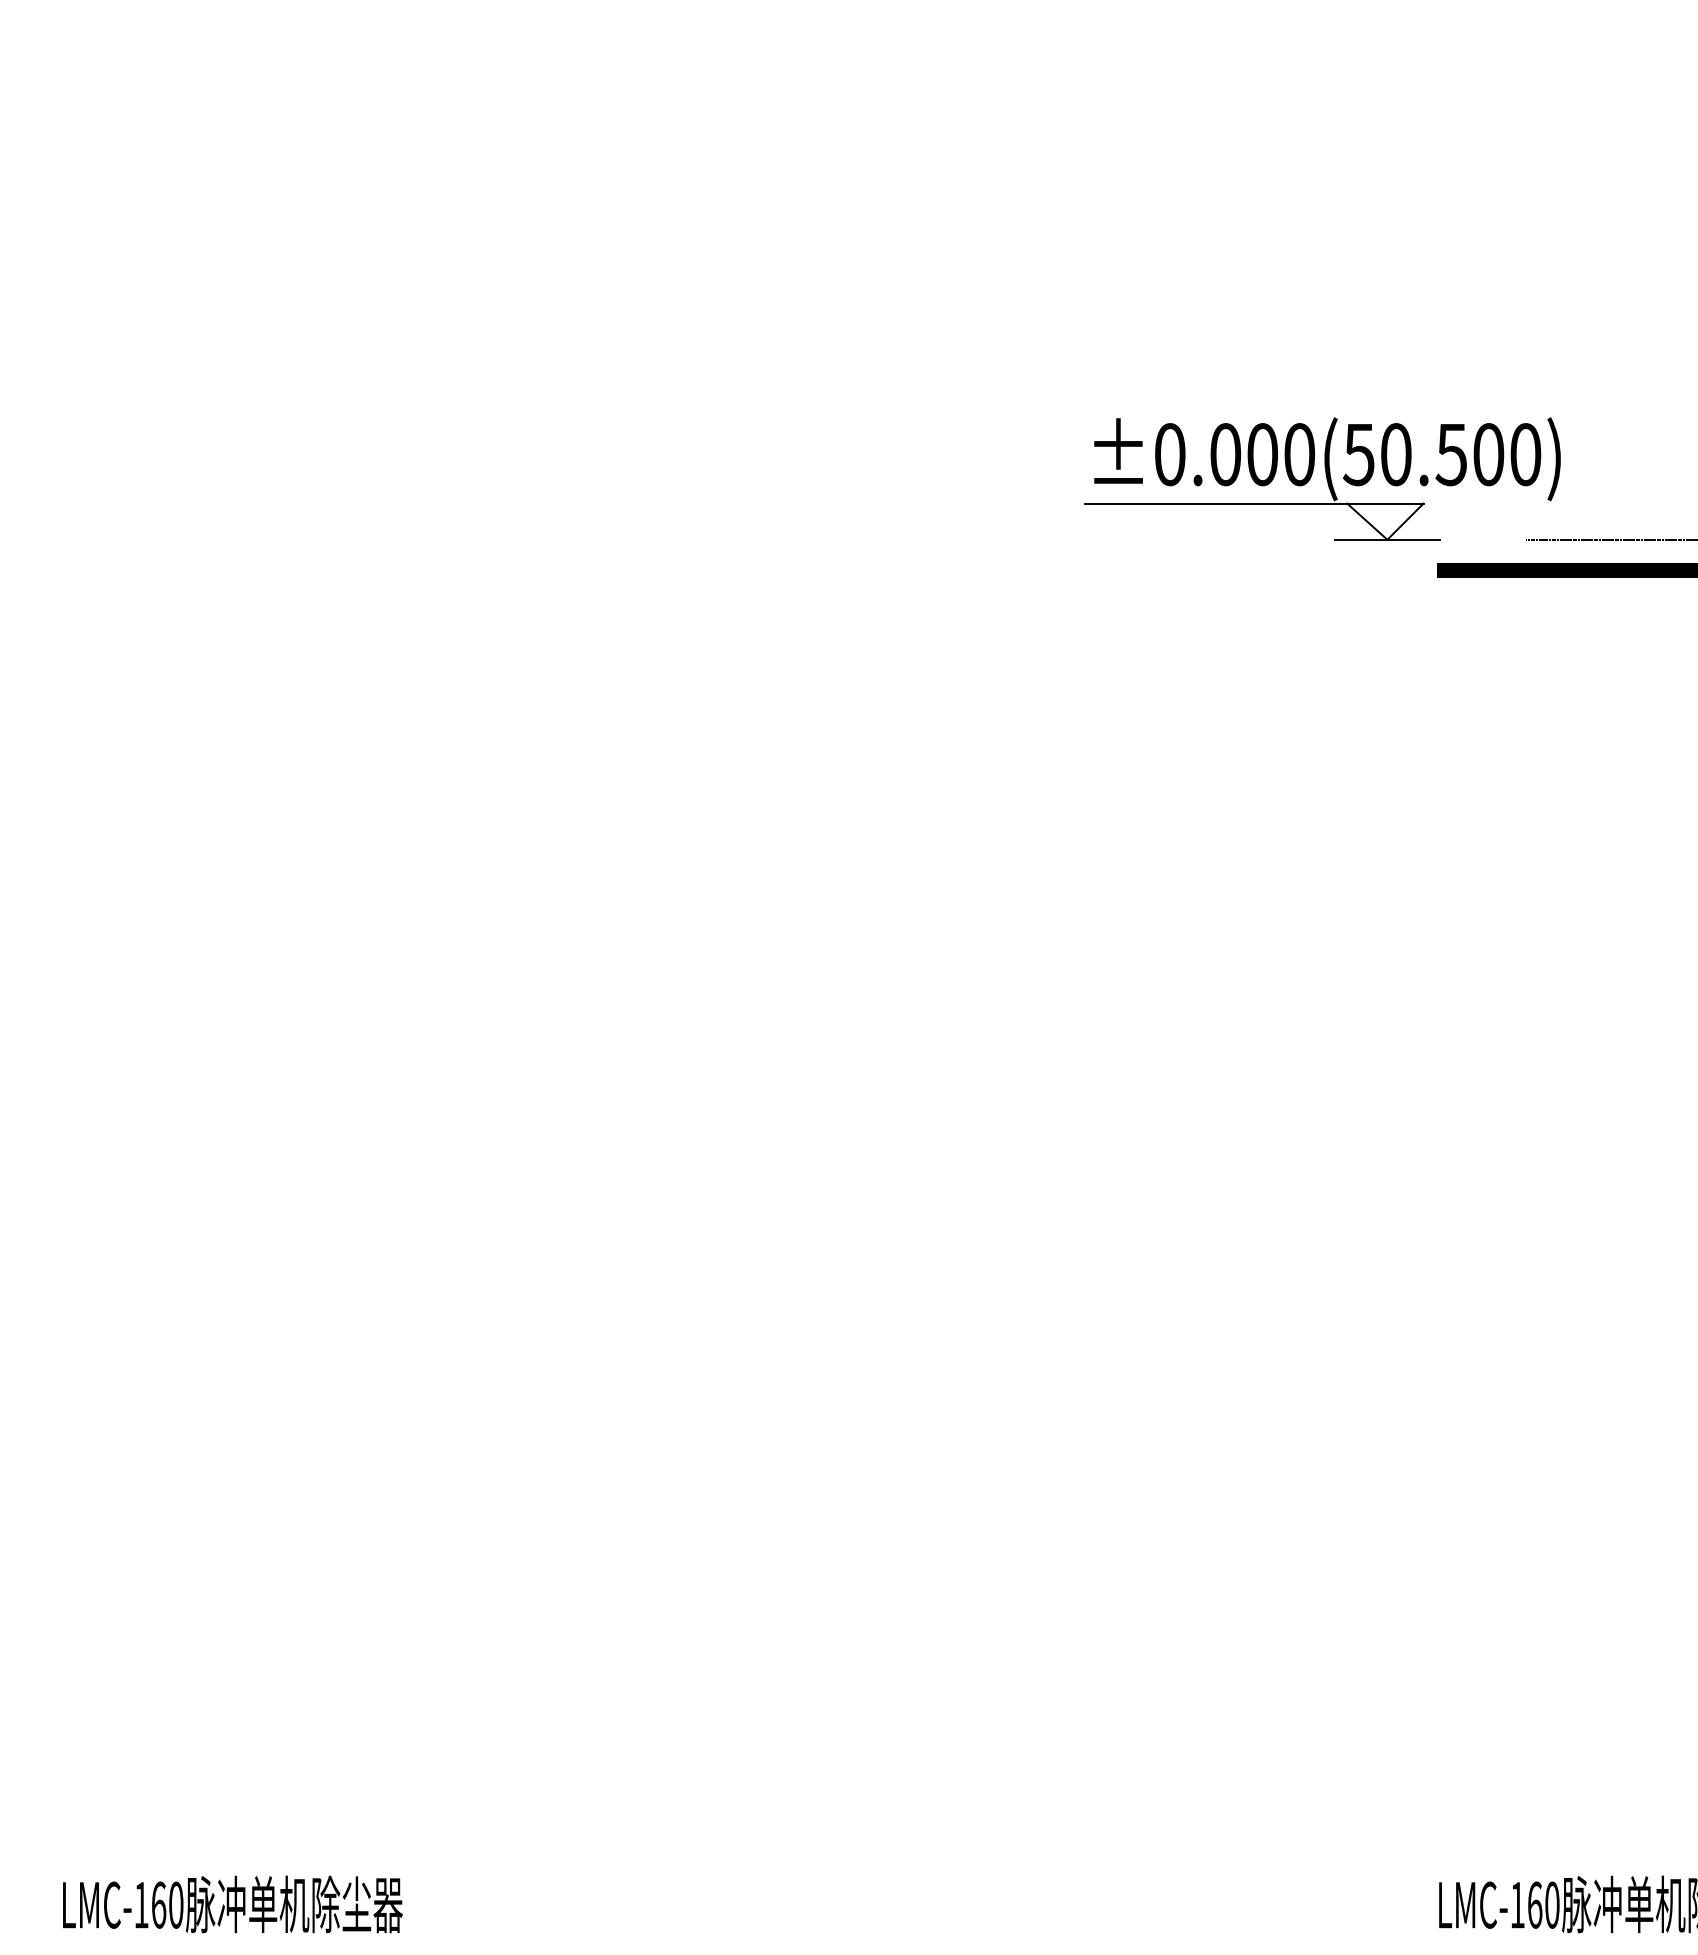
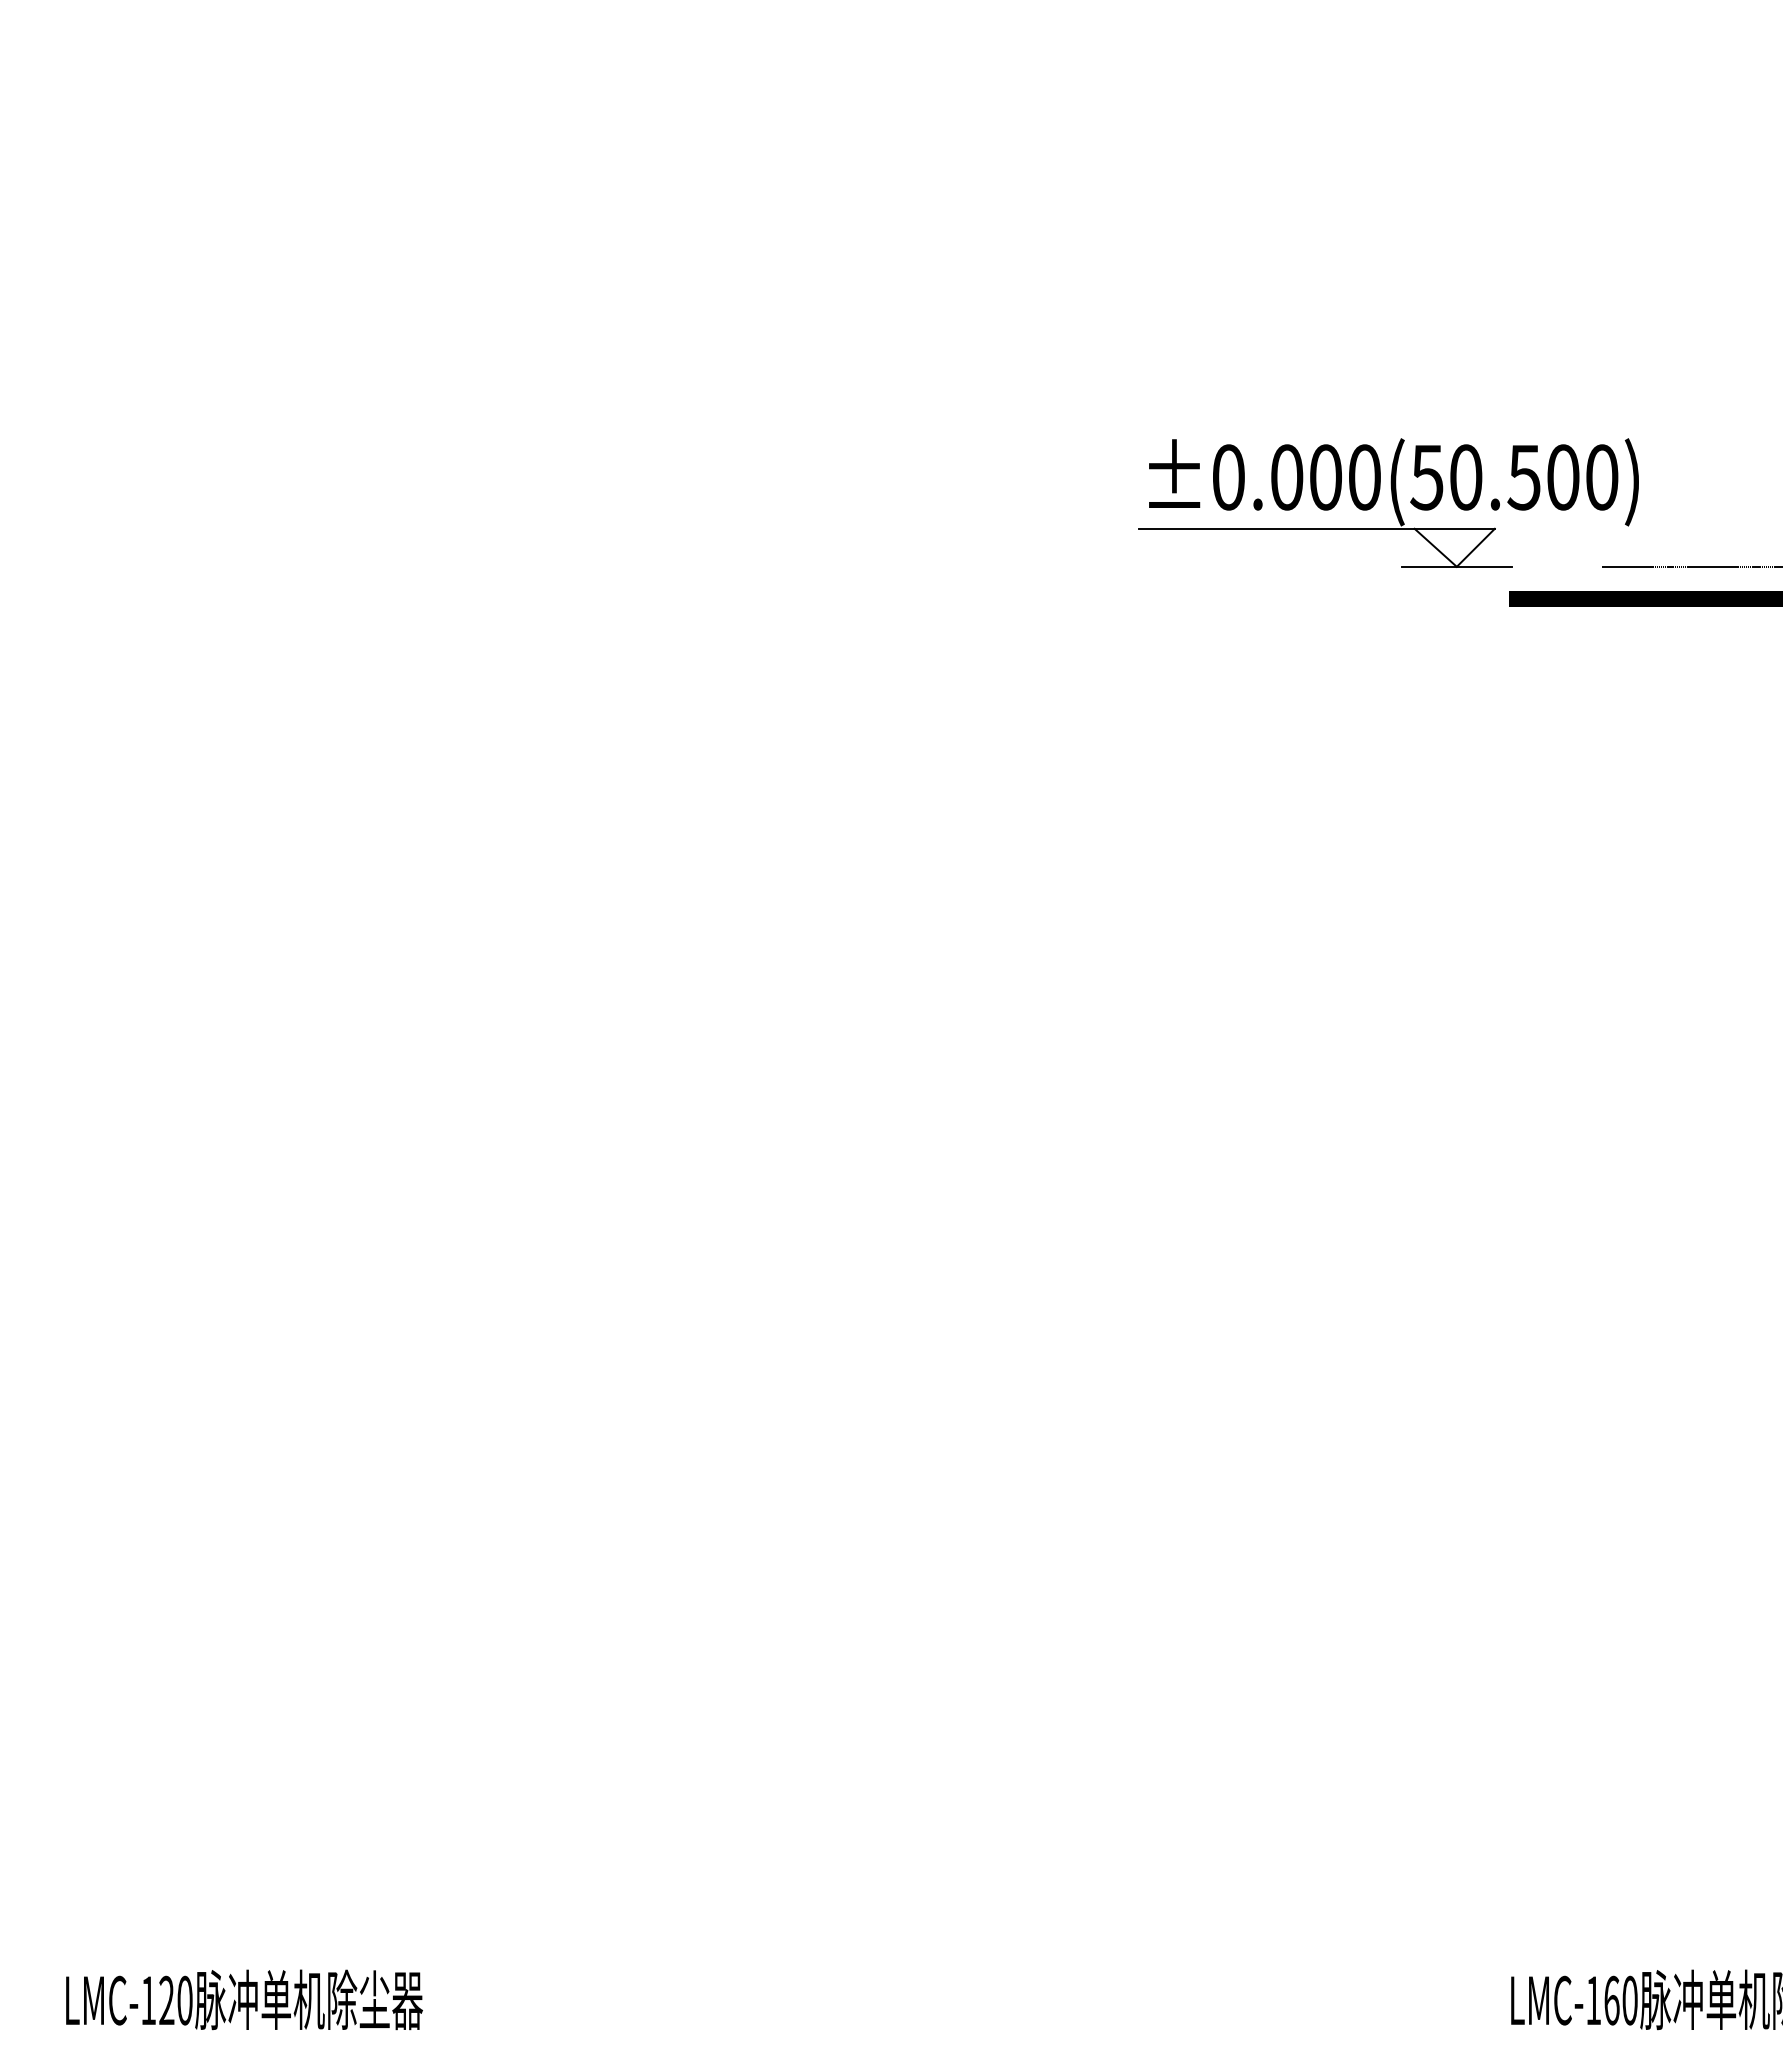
text: (158, 1905) -> (166, 2000), LMC-160 -> LMC-120

